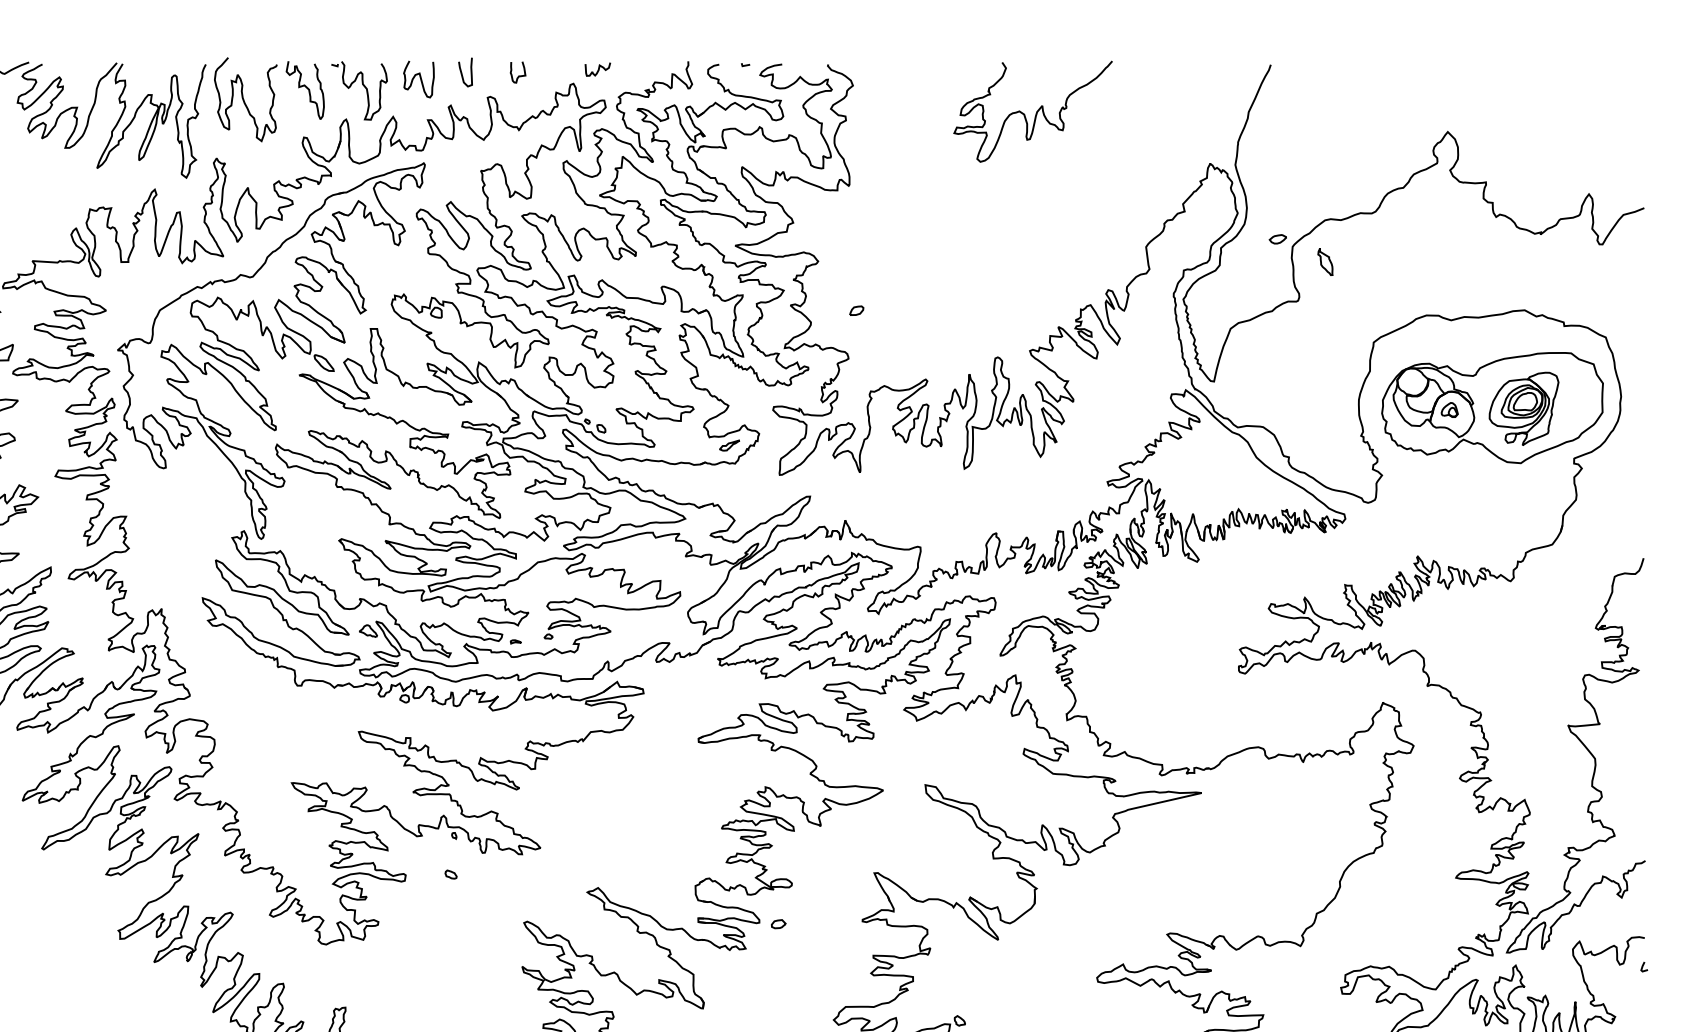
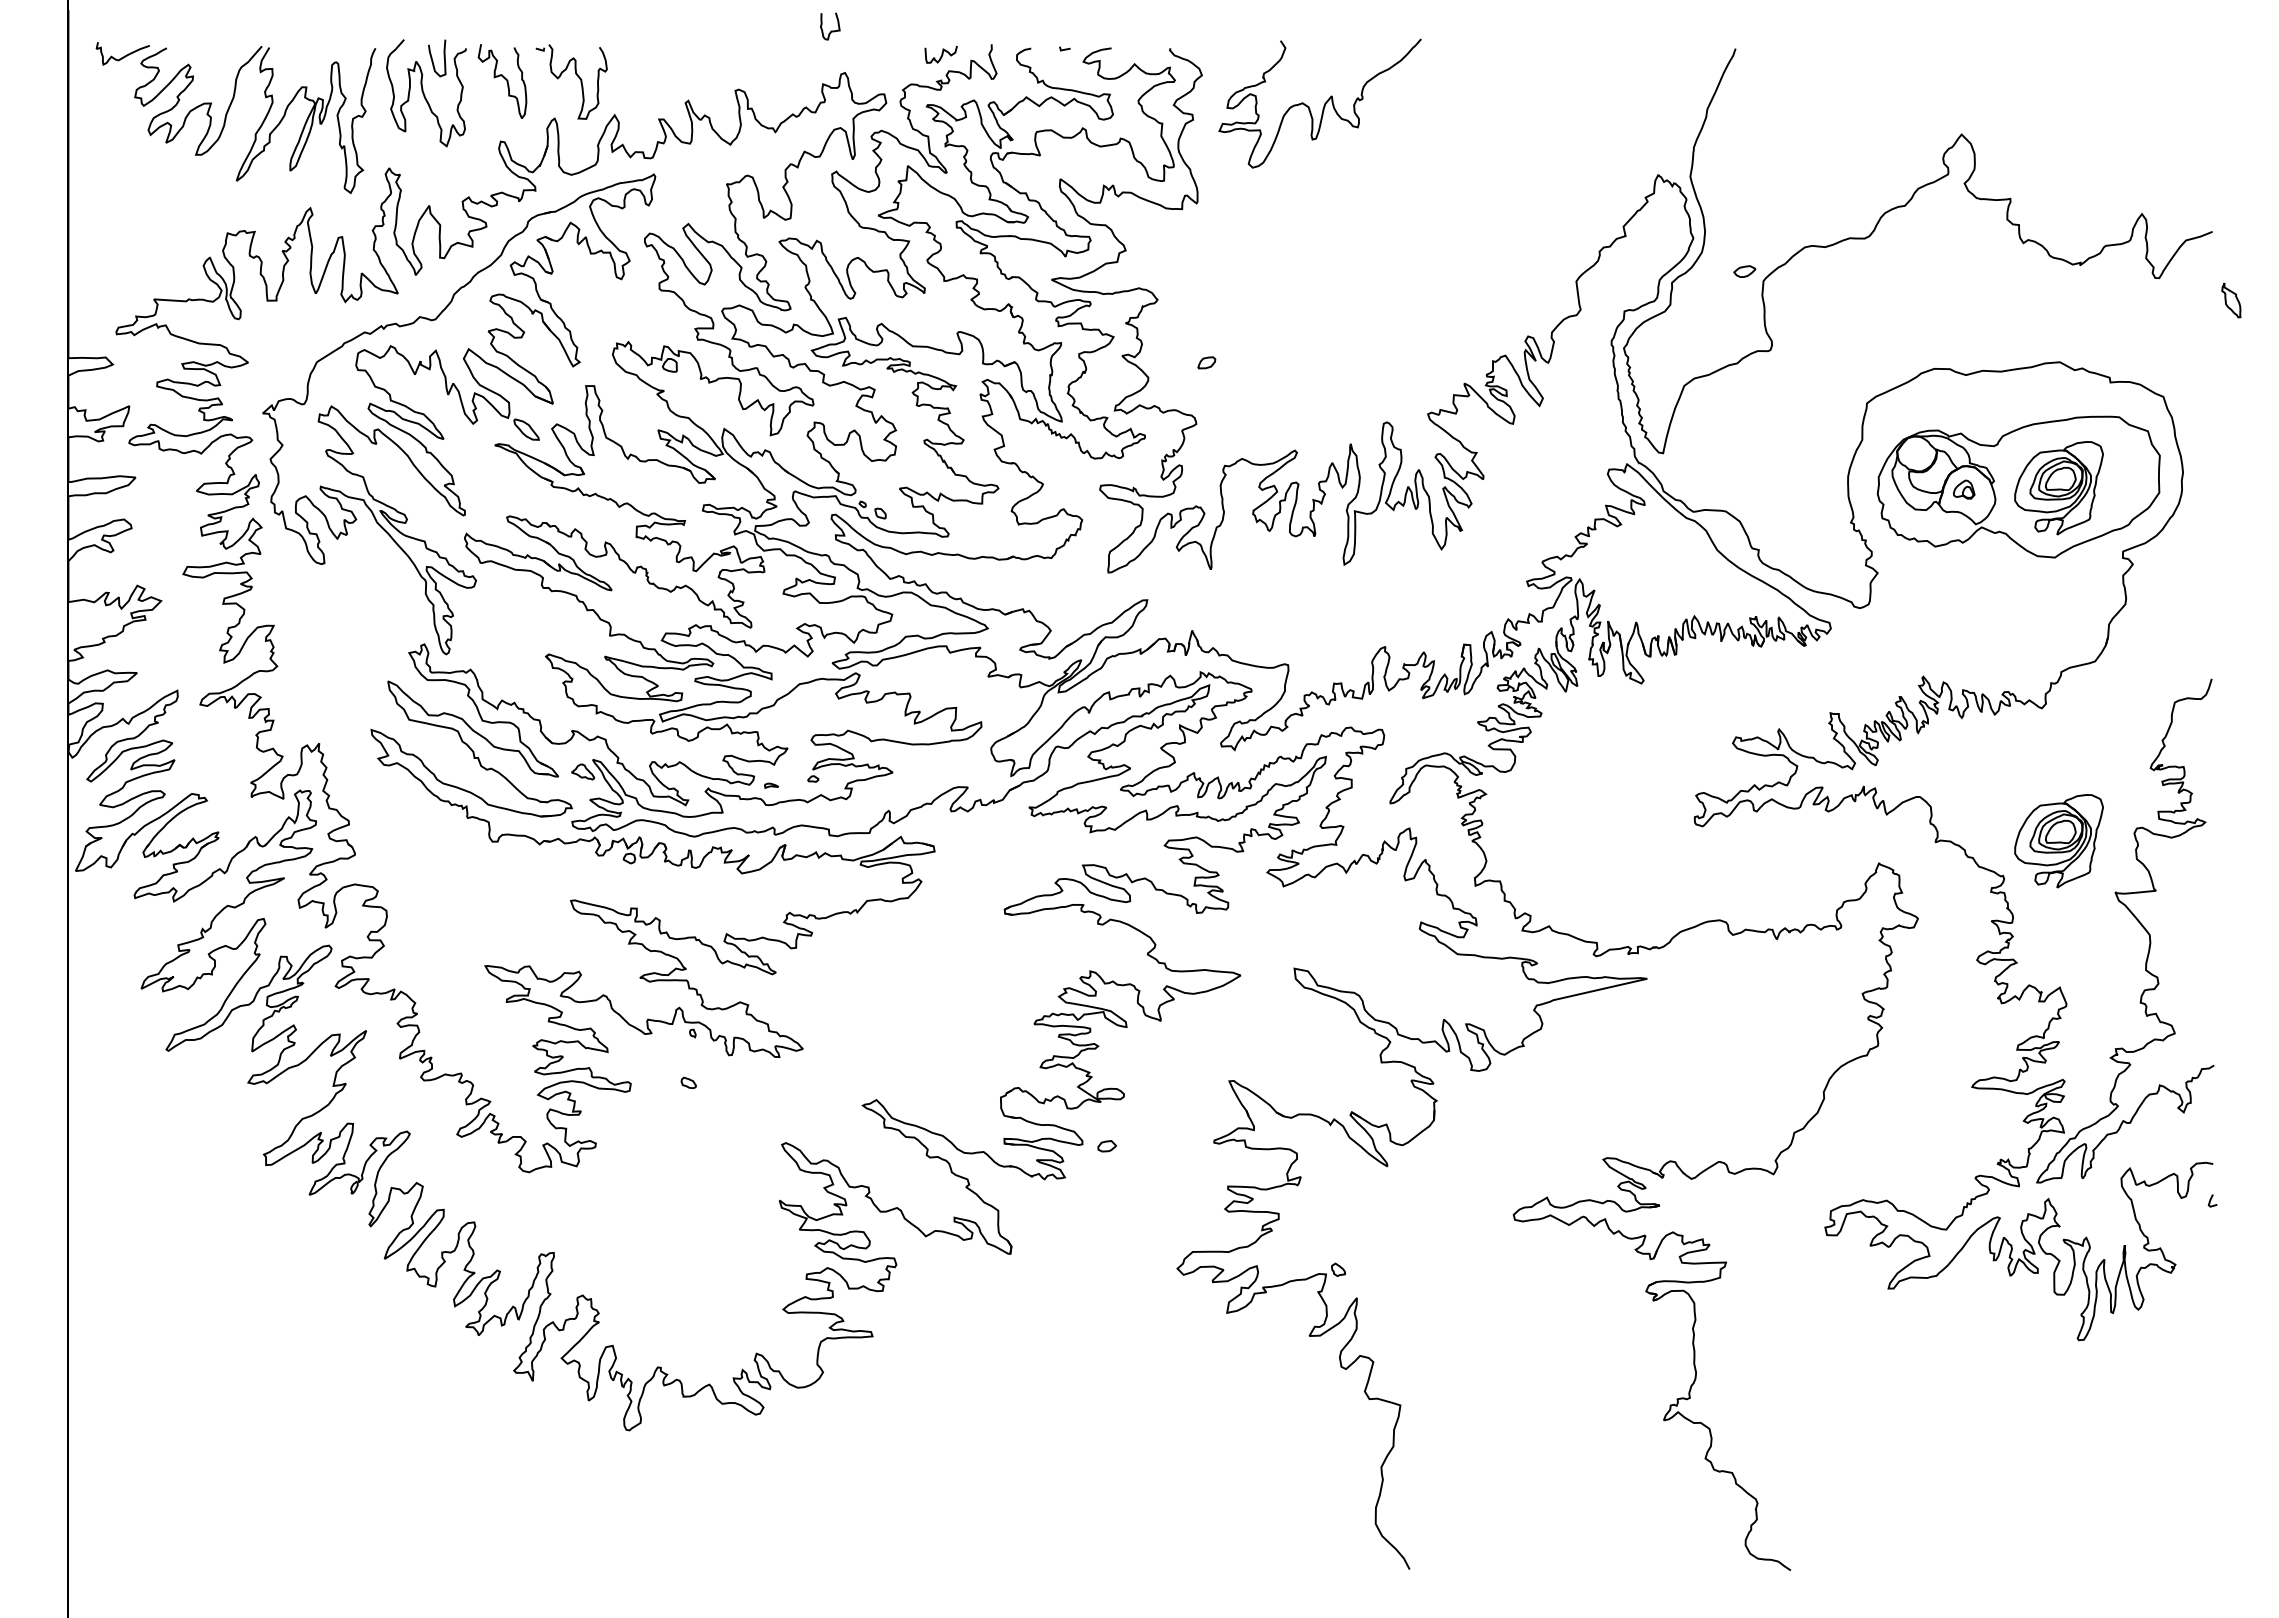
curve: (598, 69) -> (941, 54), moved
curve: (462, 74) -> (433, 60), moved
curve: (519, 75) -> (831, 30), moved
curve: (420, 79) -> (649, 67), removed
curve: (1035, 113) -> (1323, 105), moved
part: (1325, 261) -> (2231, 300), moved
part: (729, 445) -> (1044, 534), removed
part: (1523, 685) -> (2058, 841), added

